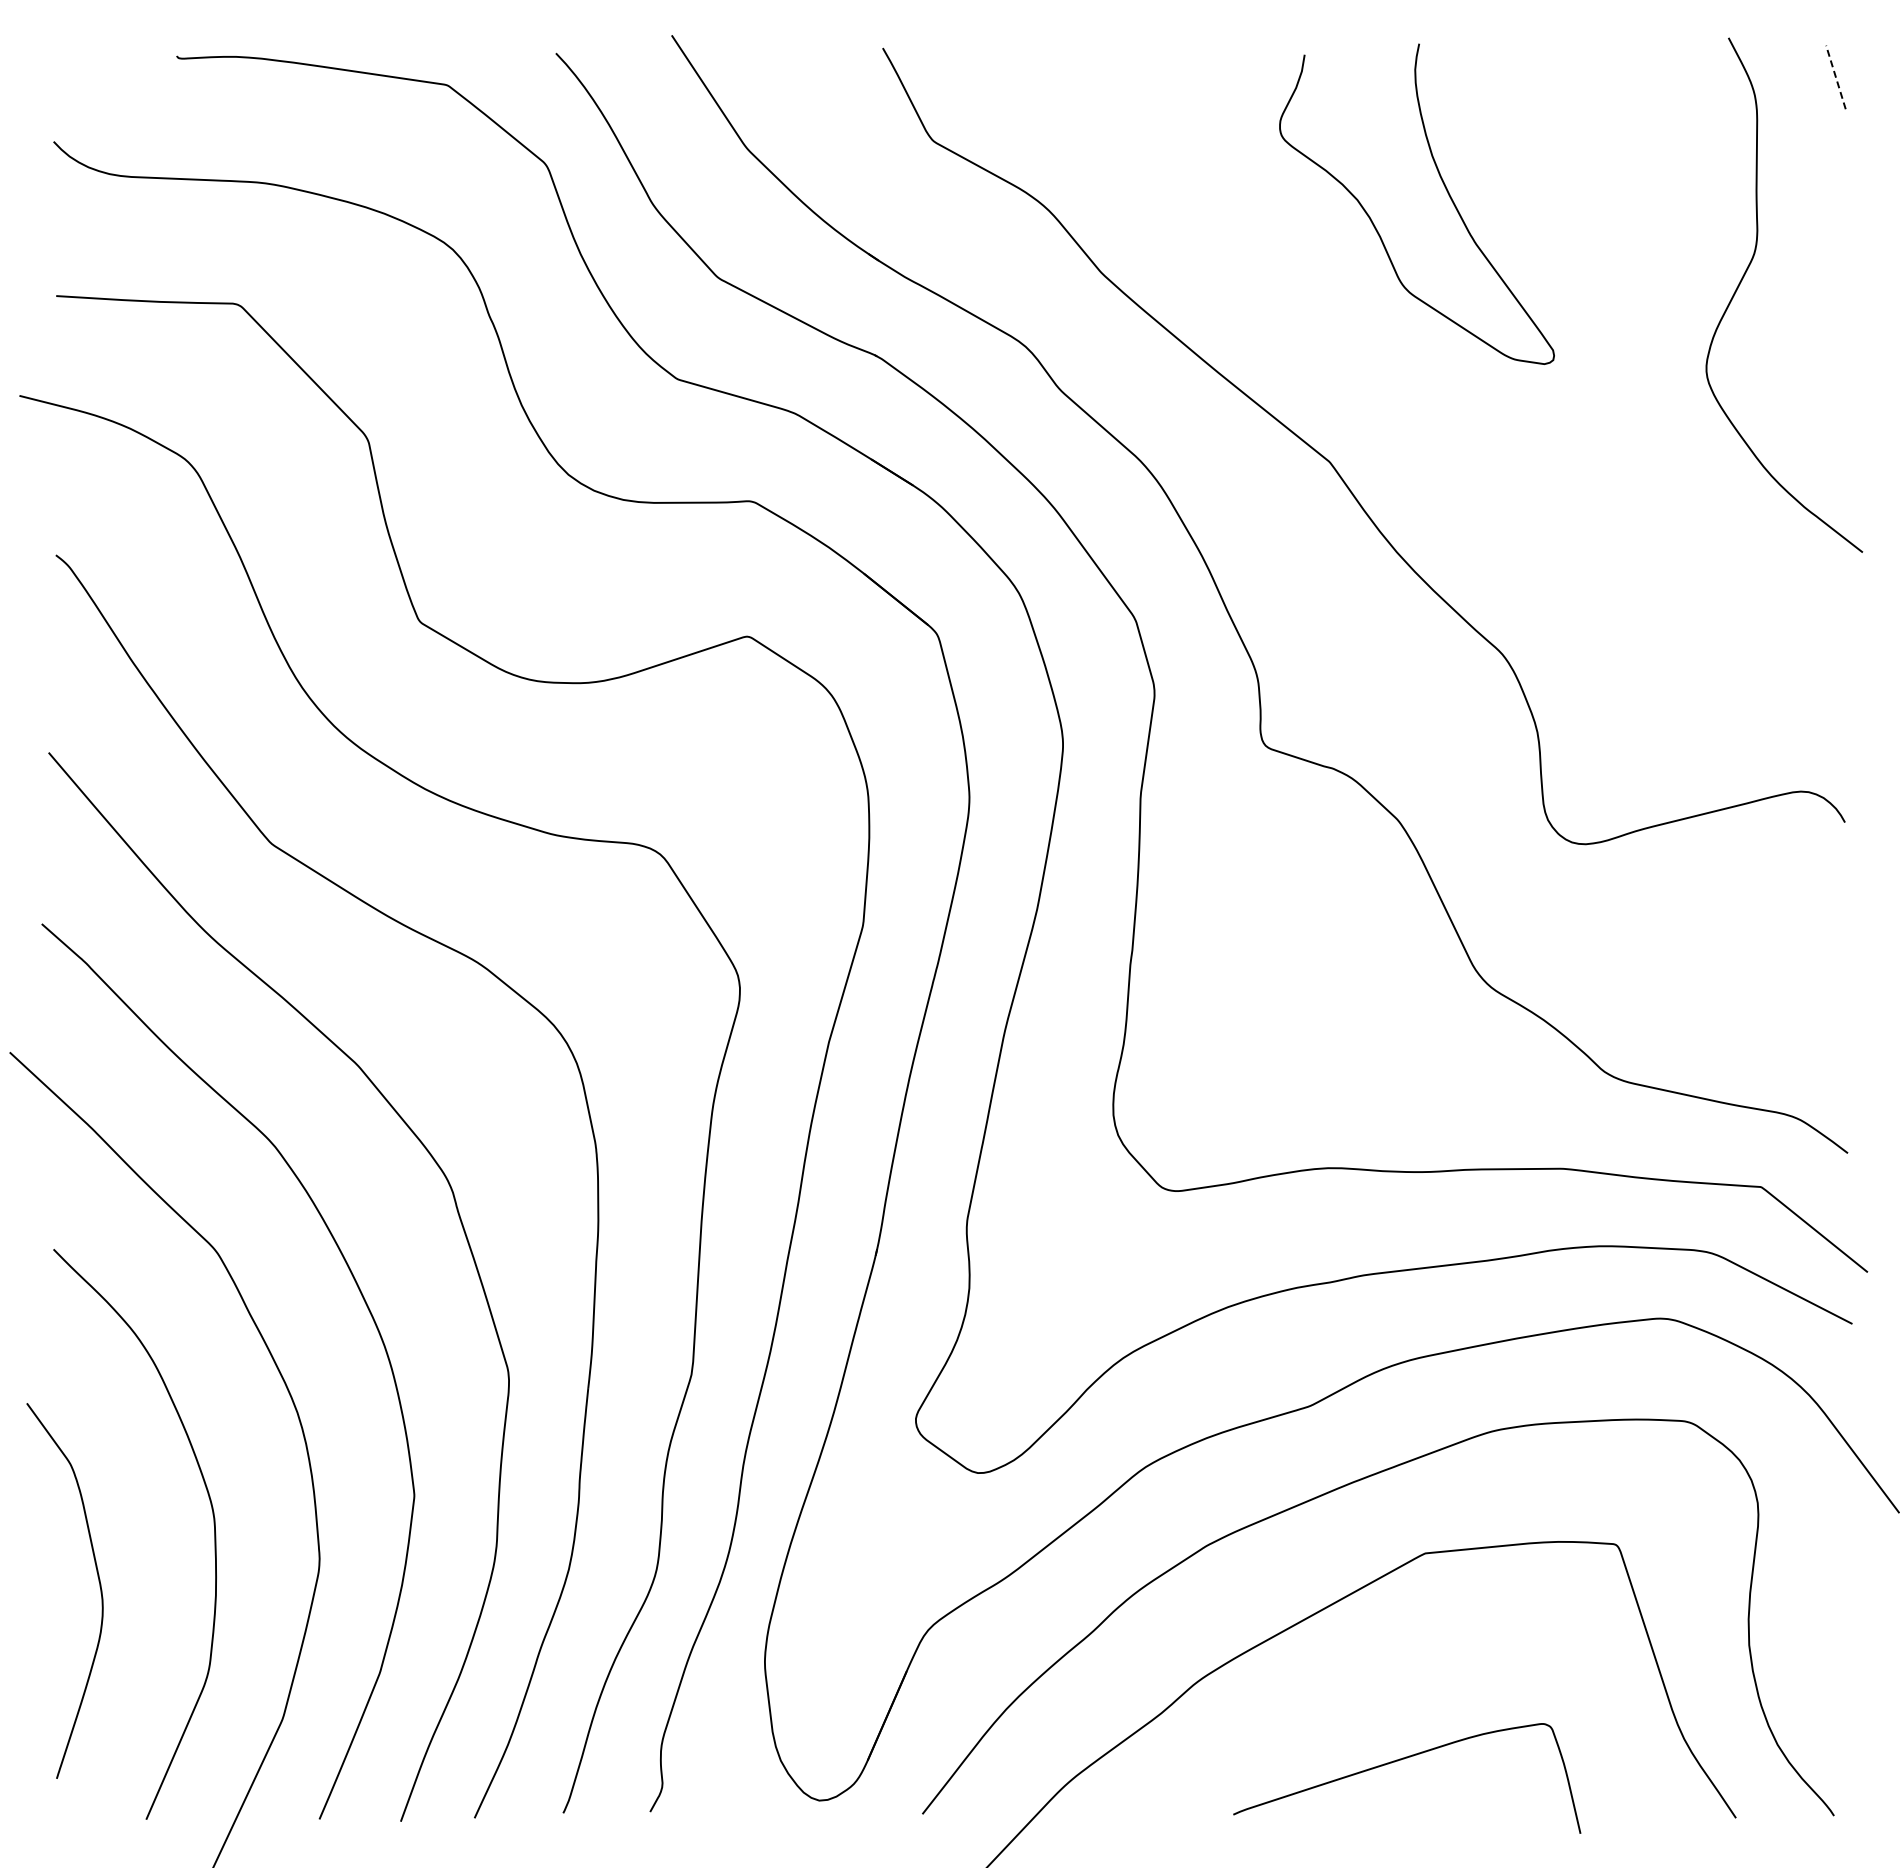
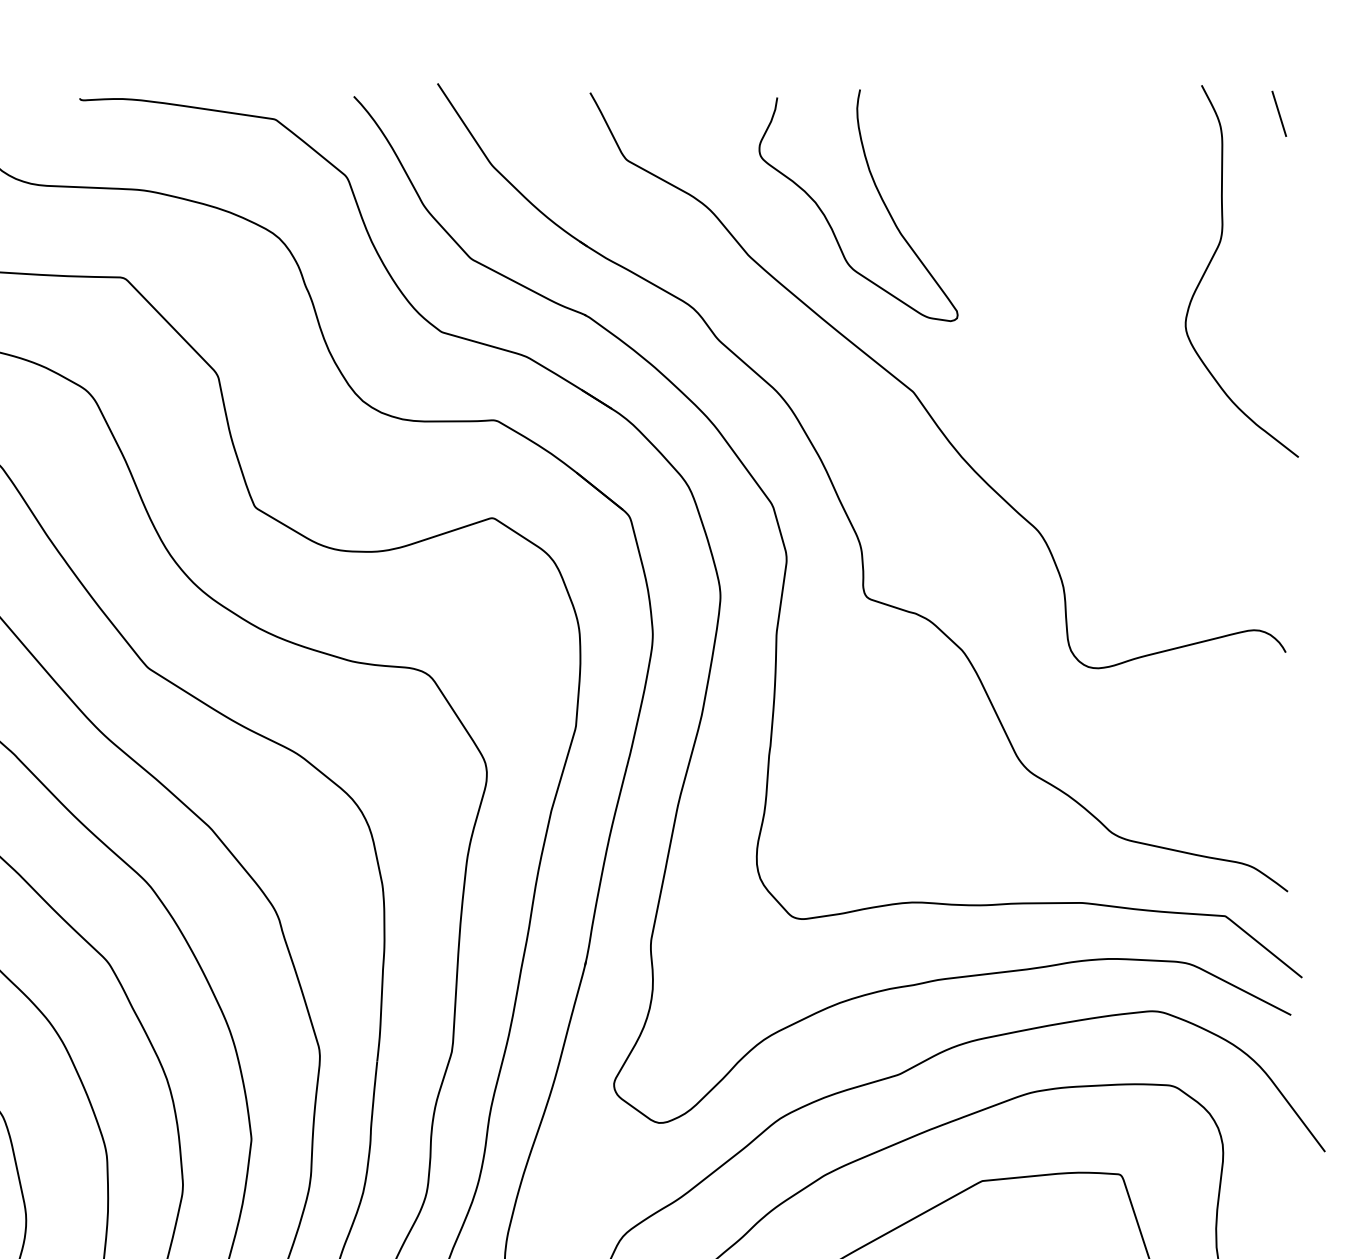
line: (1835, 76) -> (1278, 113), dashed -> solid
curve: (1445, 189) -> (879, 194), moved

